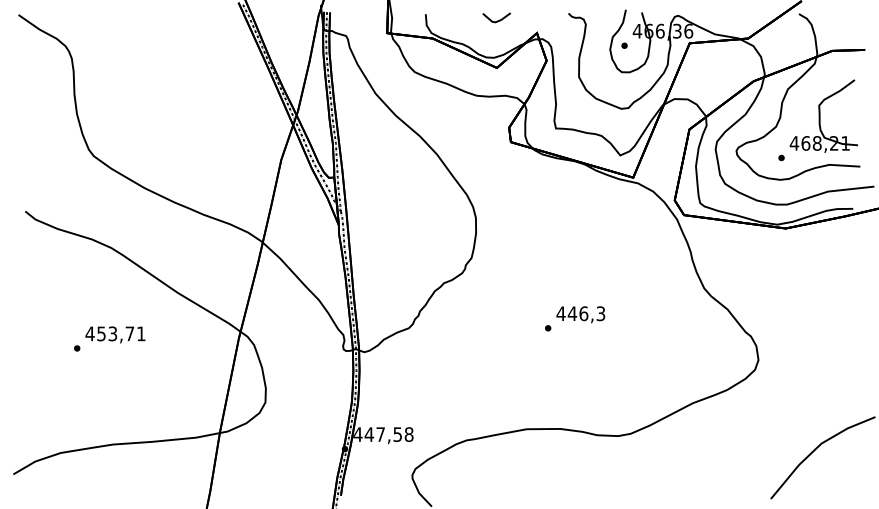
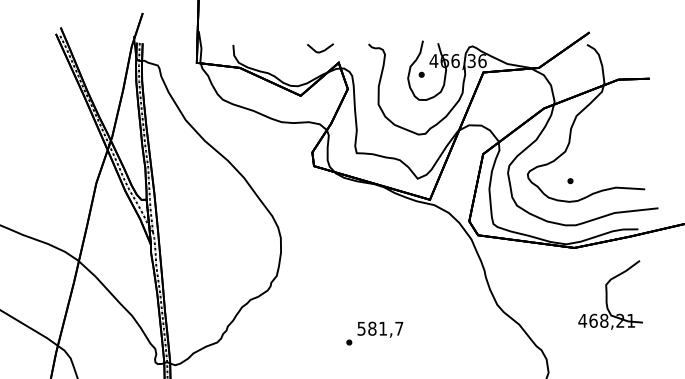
line: (497, 20) -> (321, 50), moved
part: (823, 115) -> (610, 294), moved
text: (580, 313) -> (379, 328), 446,3 -> 581,7

